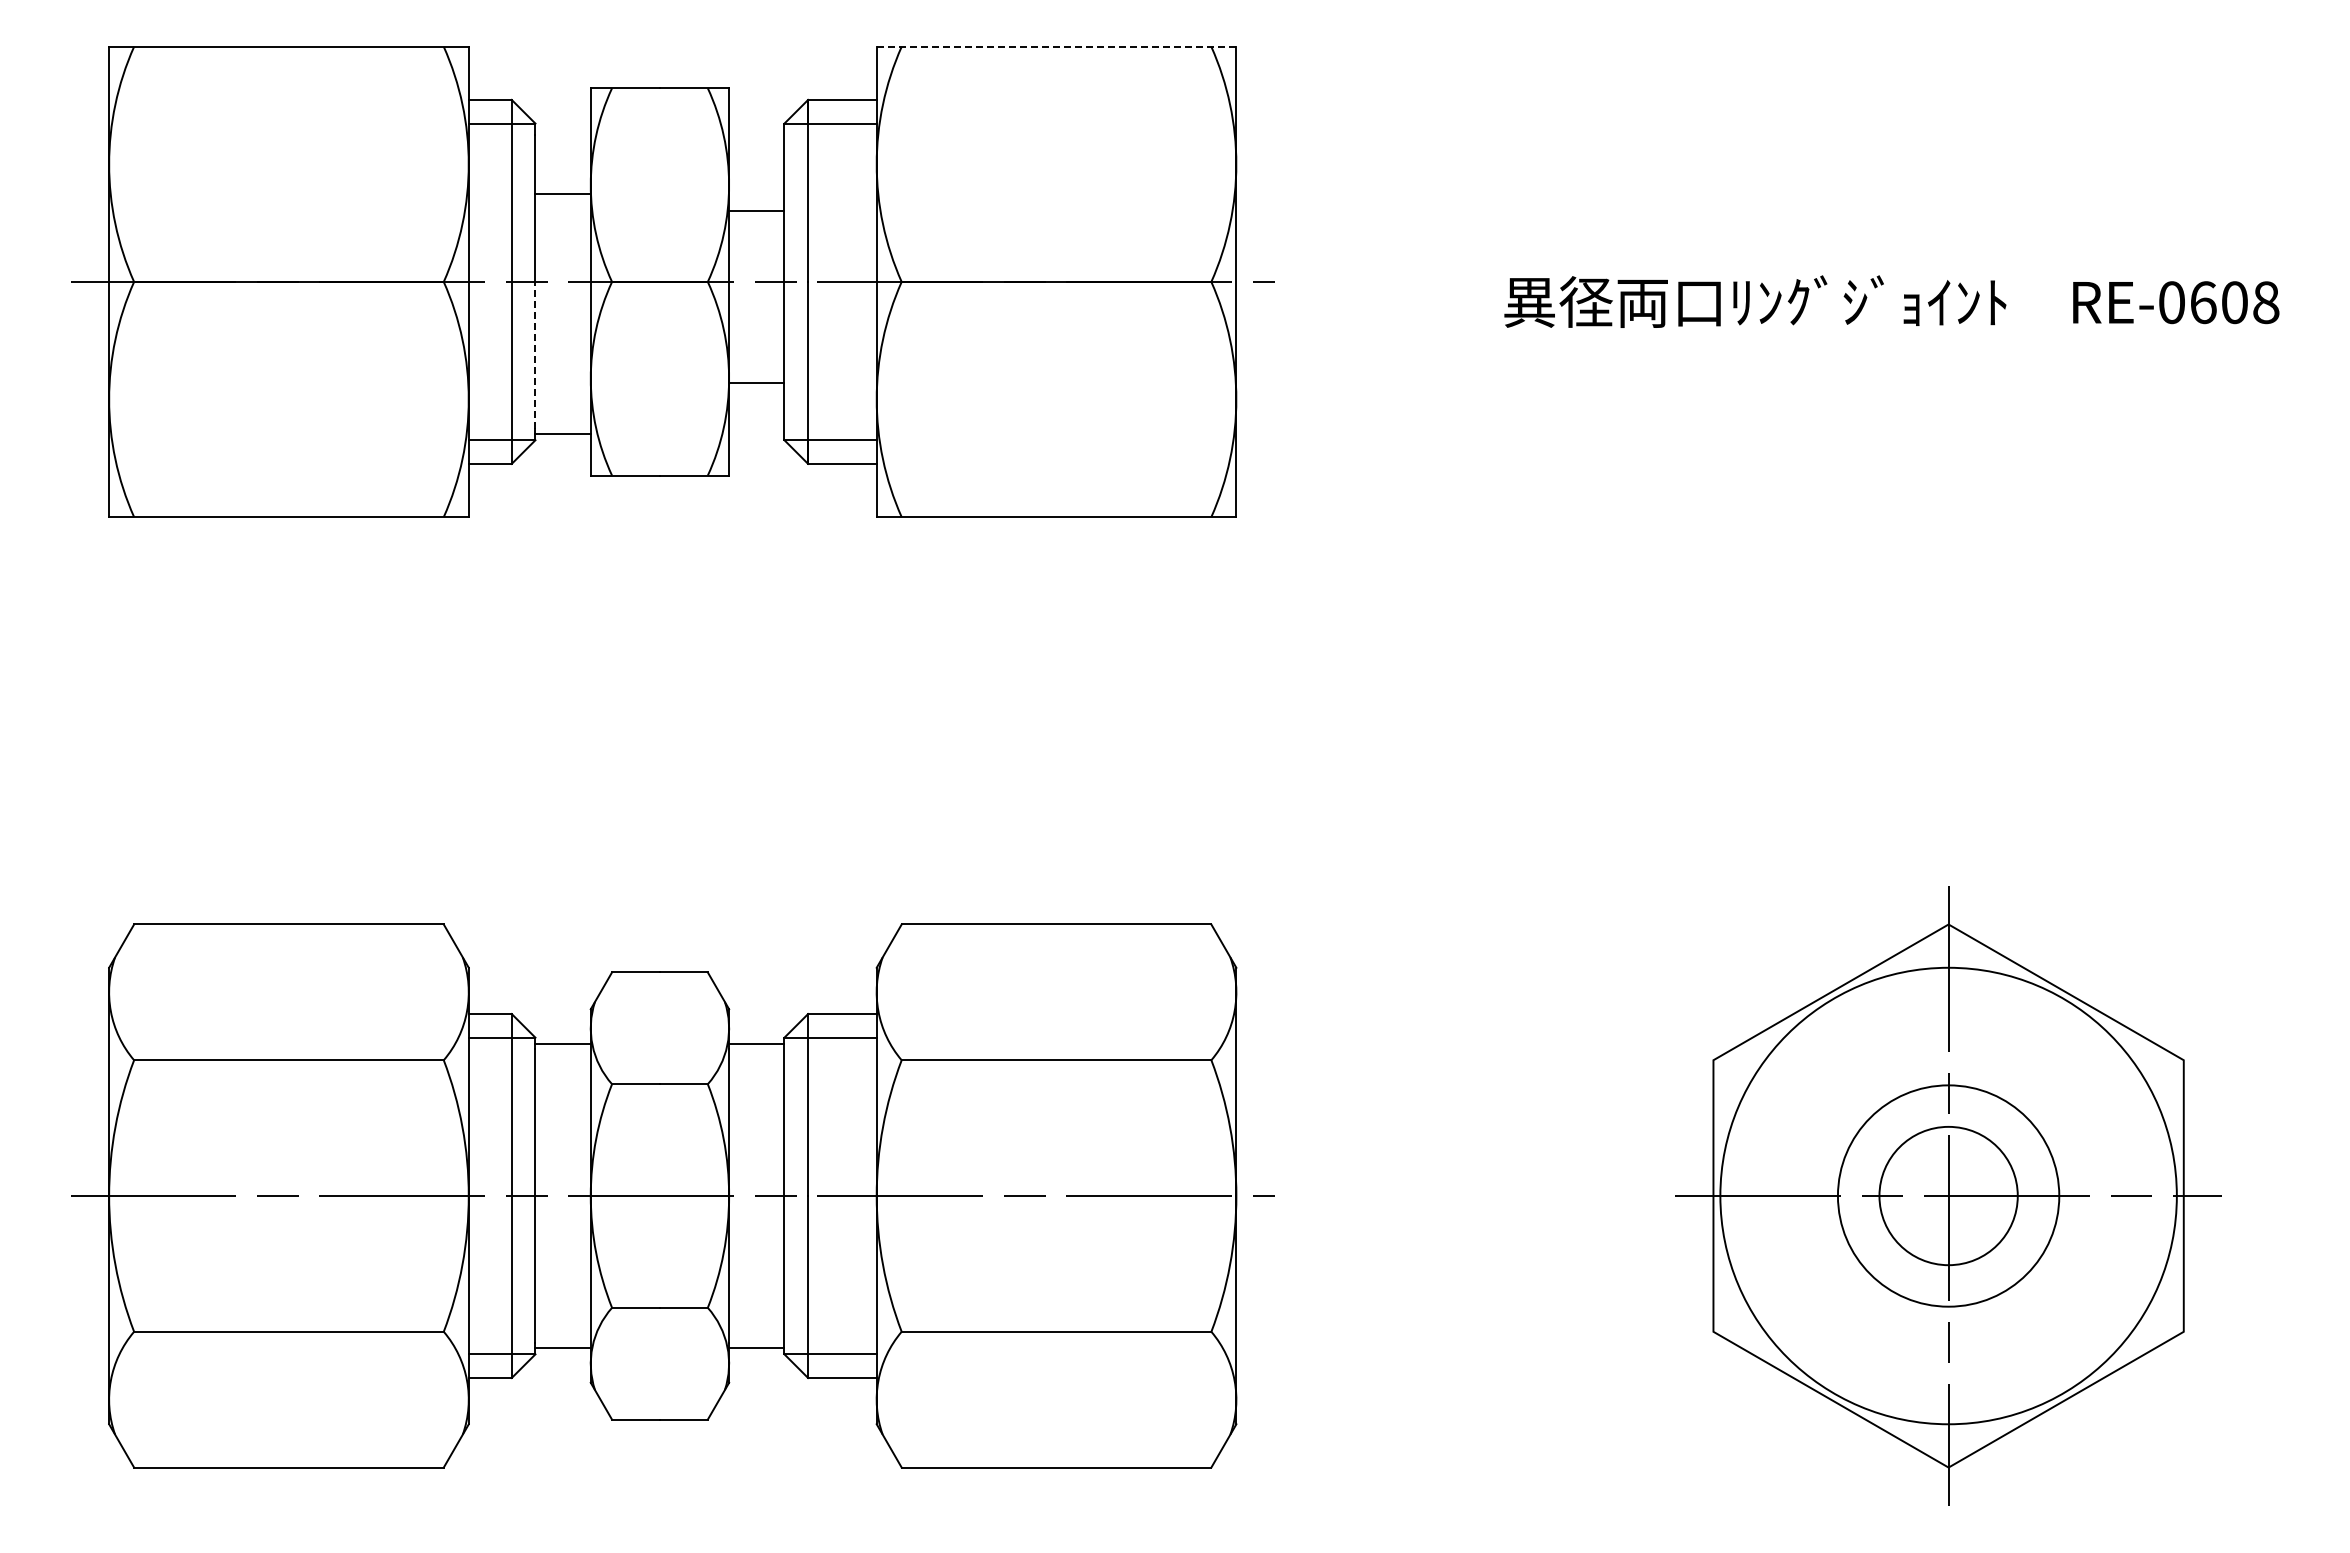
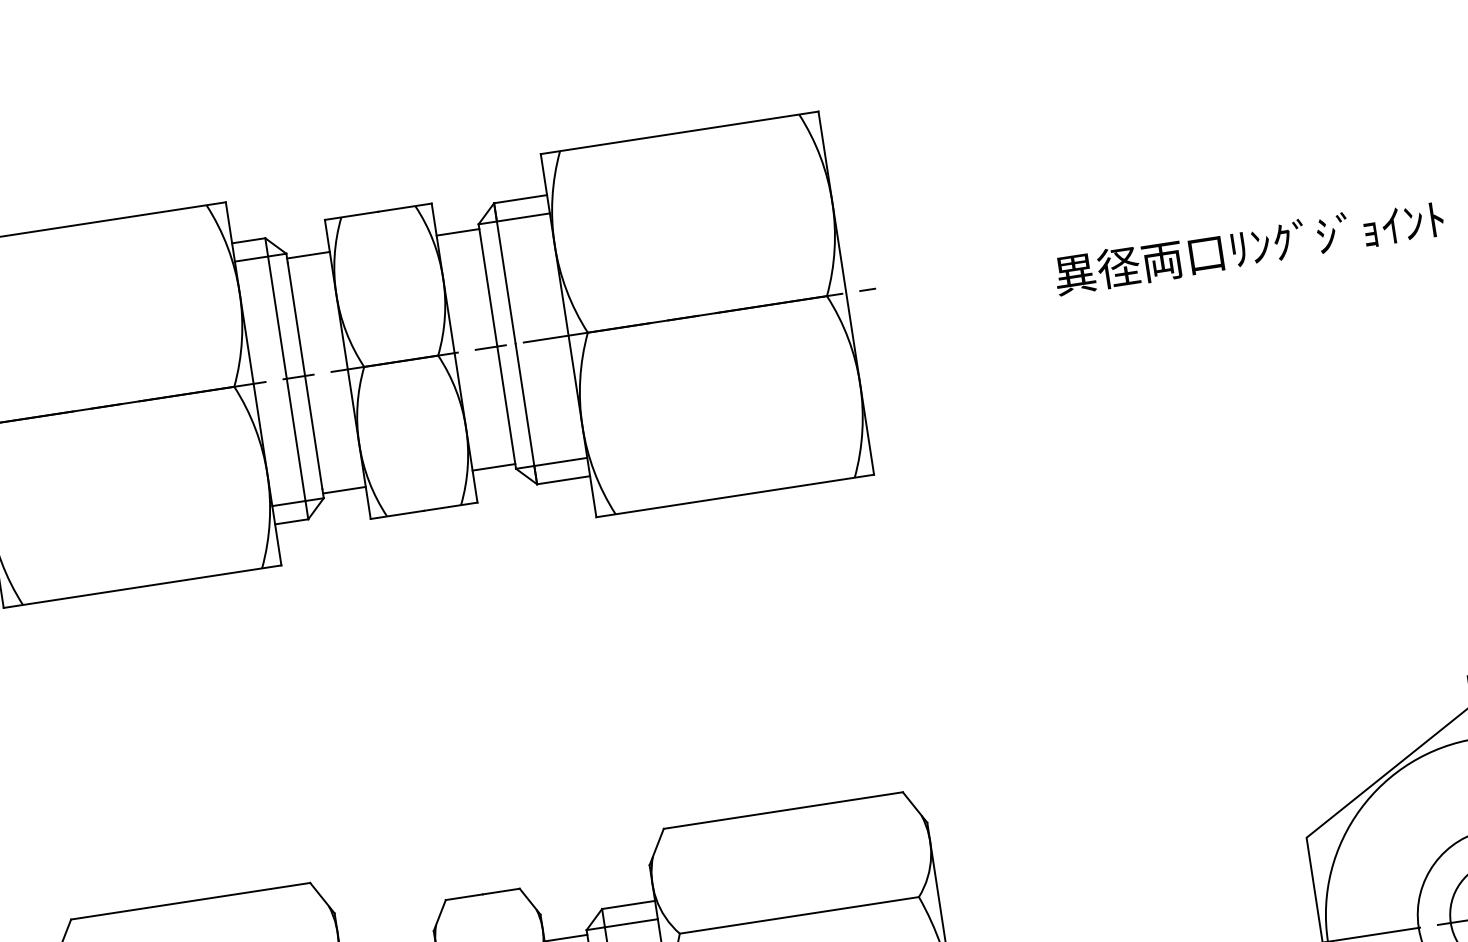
line: (1056, 46) -> (679, 132), dashed -> solid
line: (562, 193) -> (307, 255), moved
line: (756, 210) -> (457, 232), moved
line: (535, 354) -> (313, 432), dashed -> solid
line: (756, 383) -> (493, 467), moved

